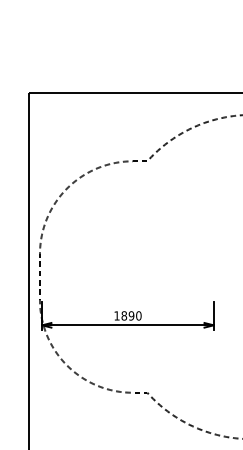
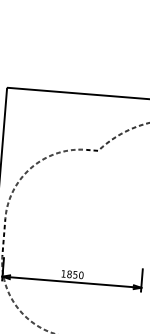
text: (131, 315) -> (75, 274), 1890 -> 1850

